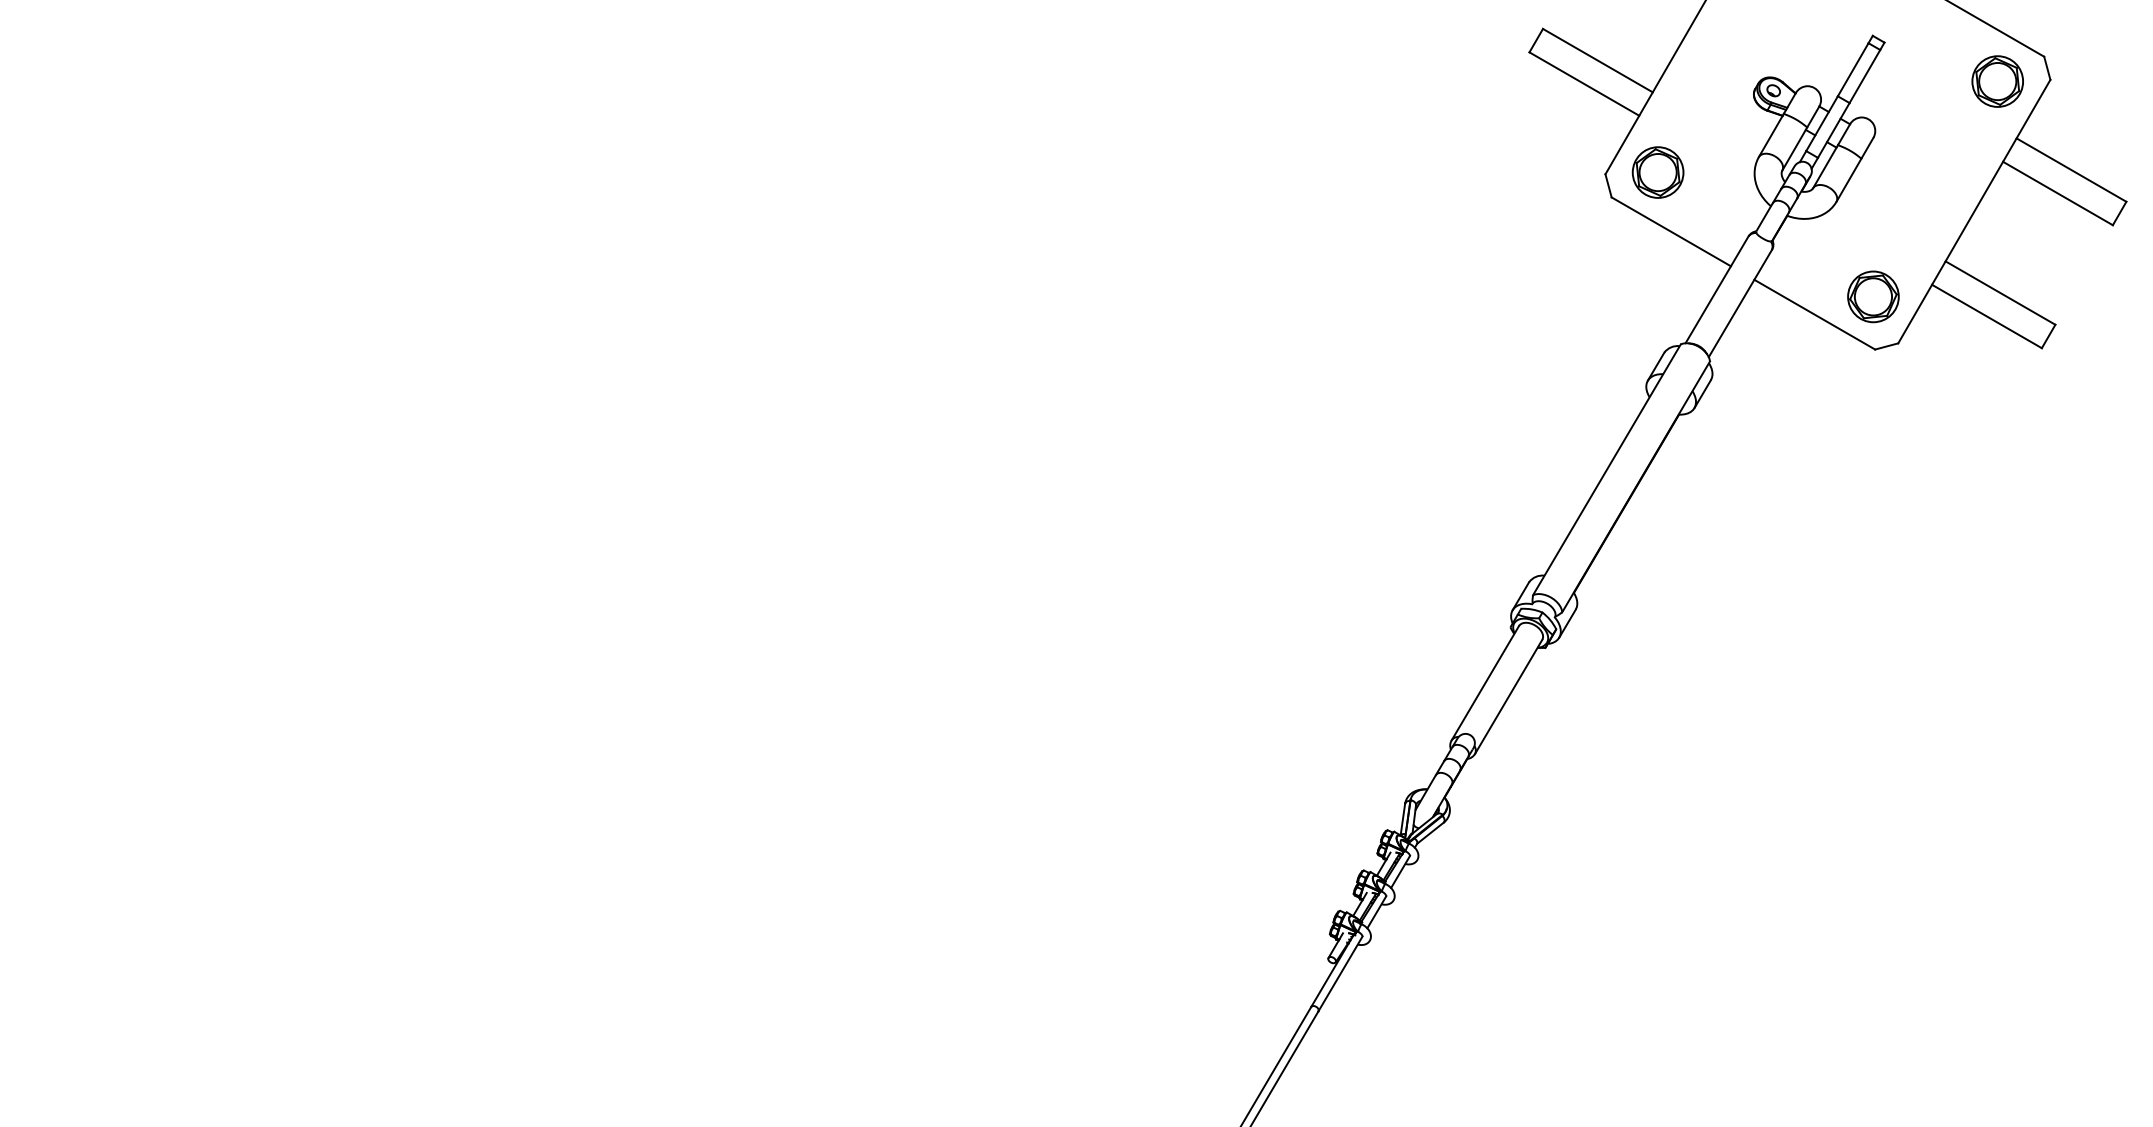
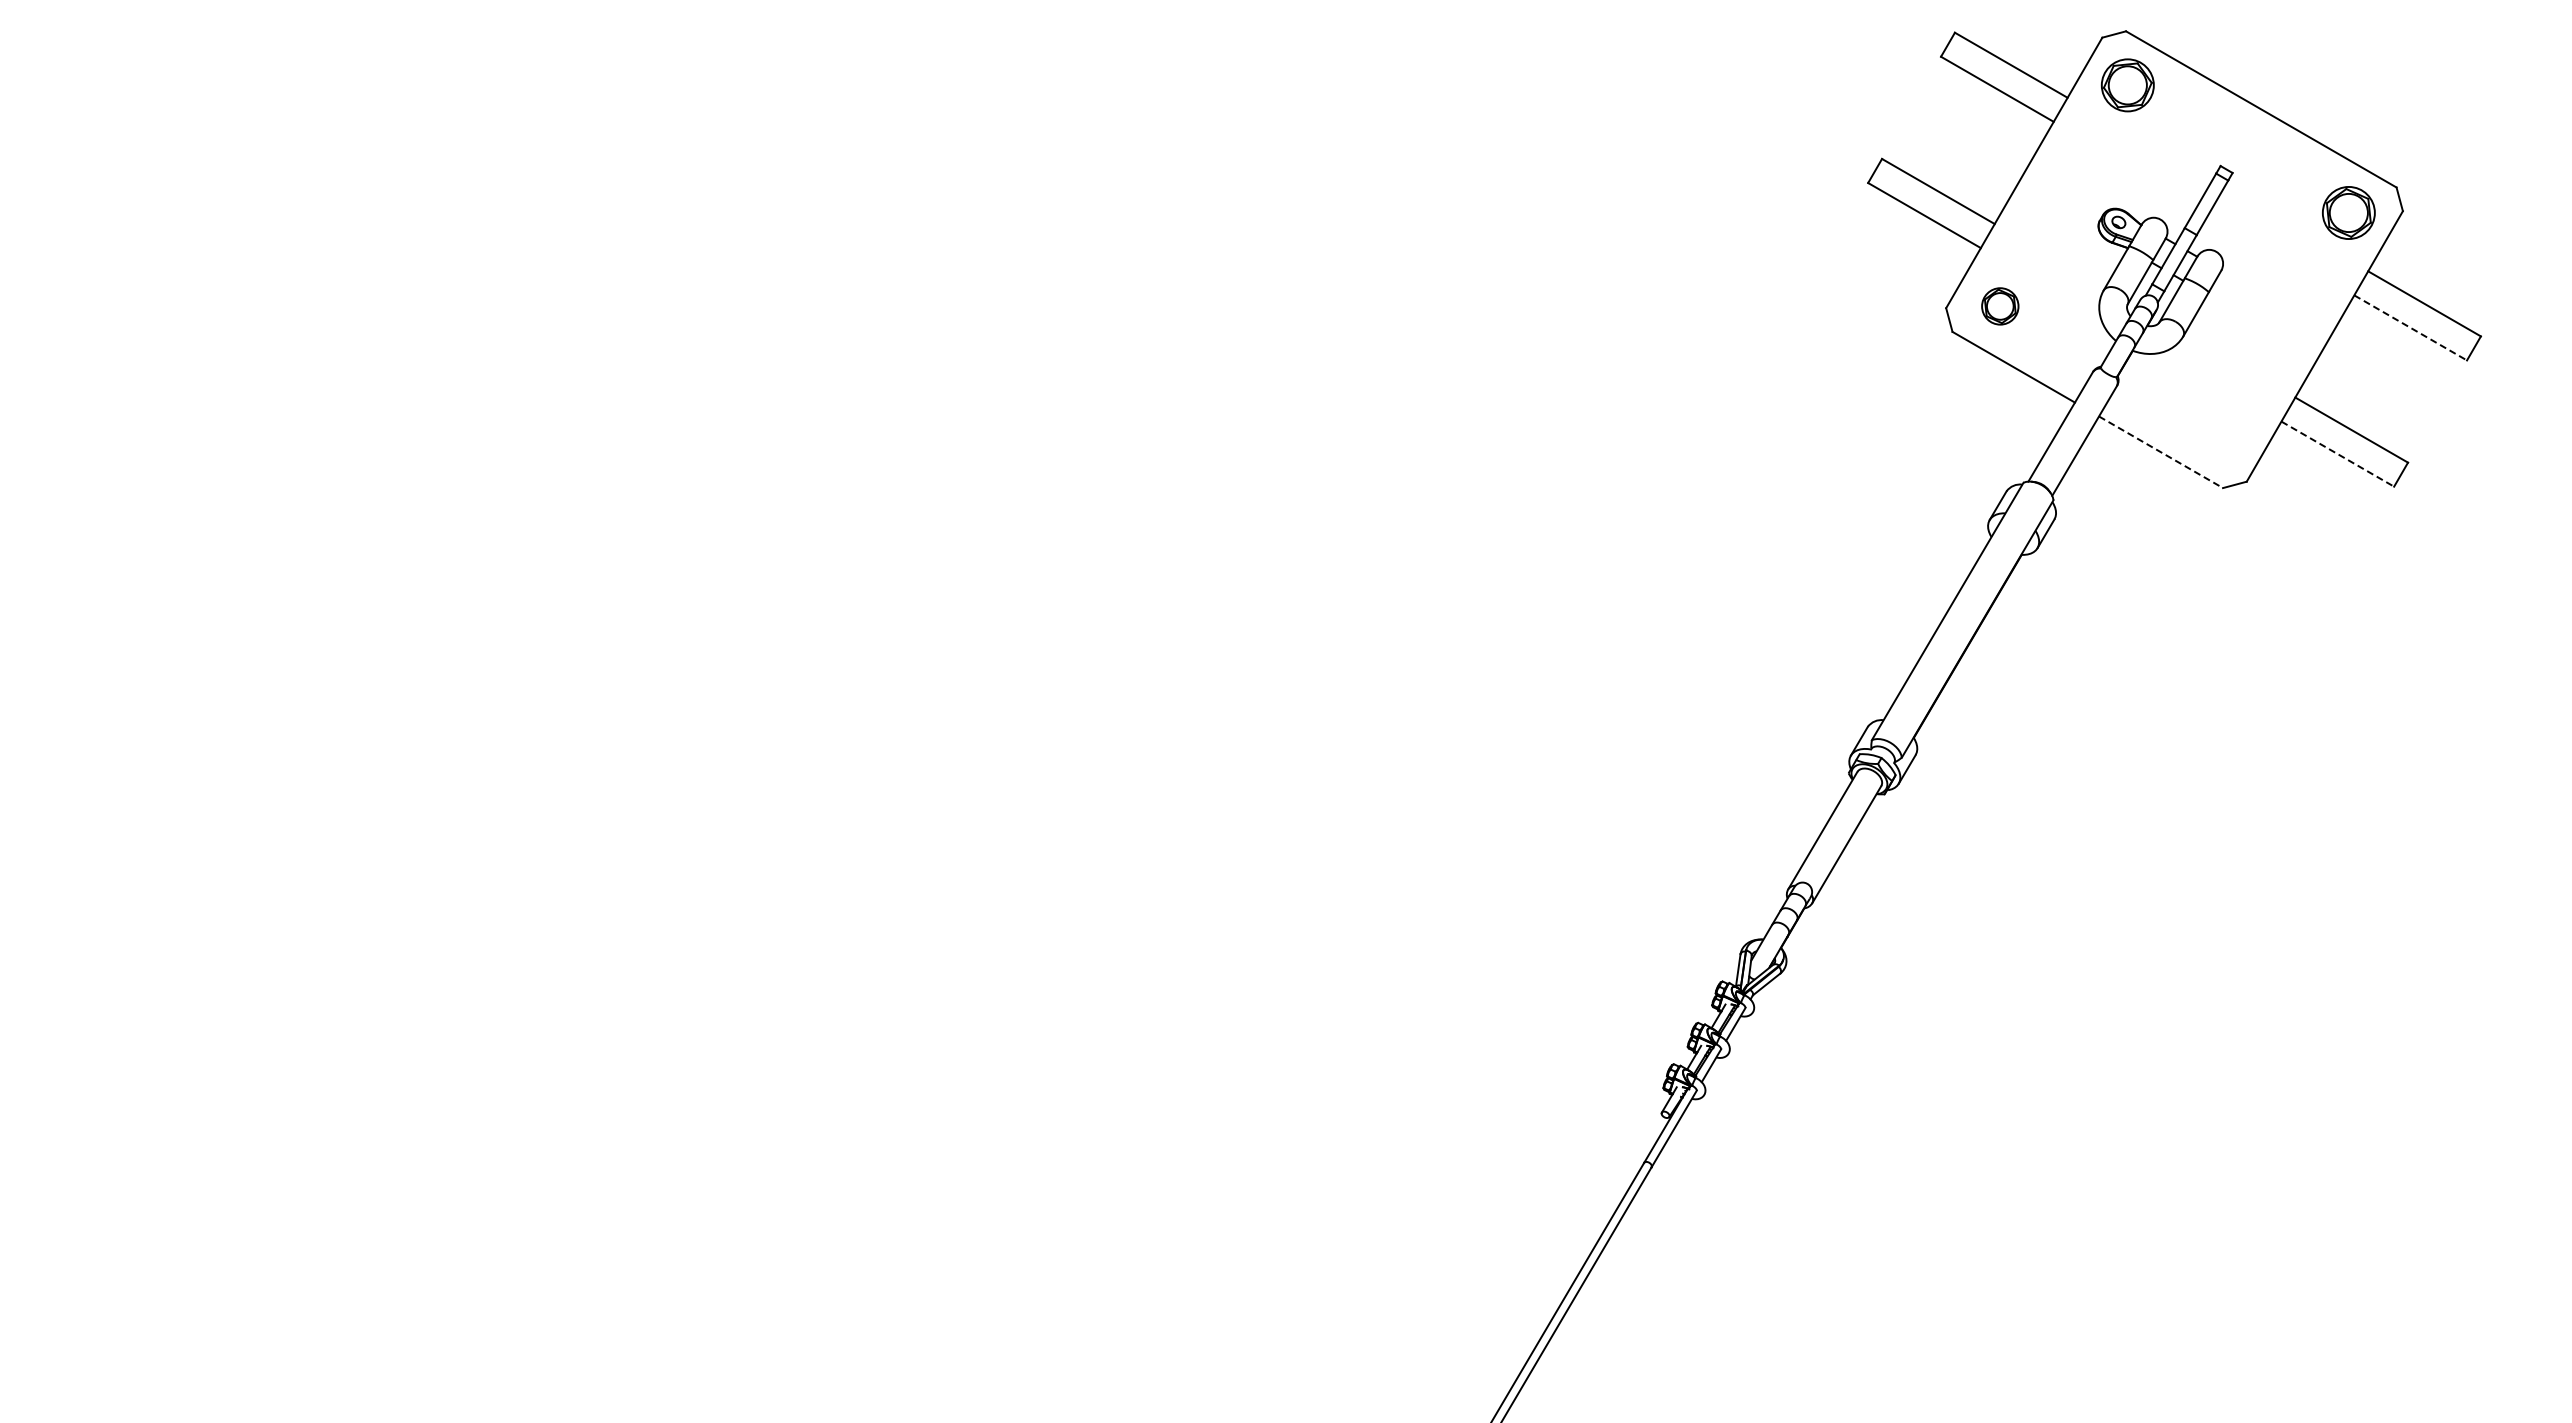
part: (1658, 172) -> (2000, 306), size x0.7
line: (2058, 194) -> (2411, 328), solid -> dashed
part: (1873, 296) -> (2221, 433), removed
line: (1815, 314) -> (2161, 452), solid -> dashed
line: (1987, 316) -> (2338, 454), solid -> dashed

